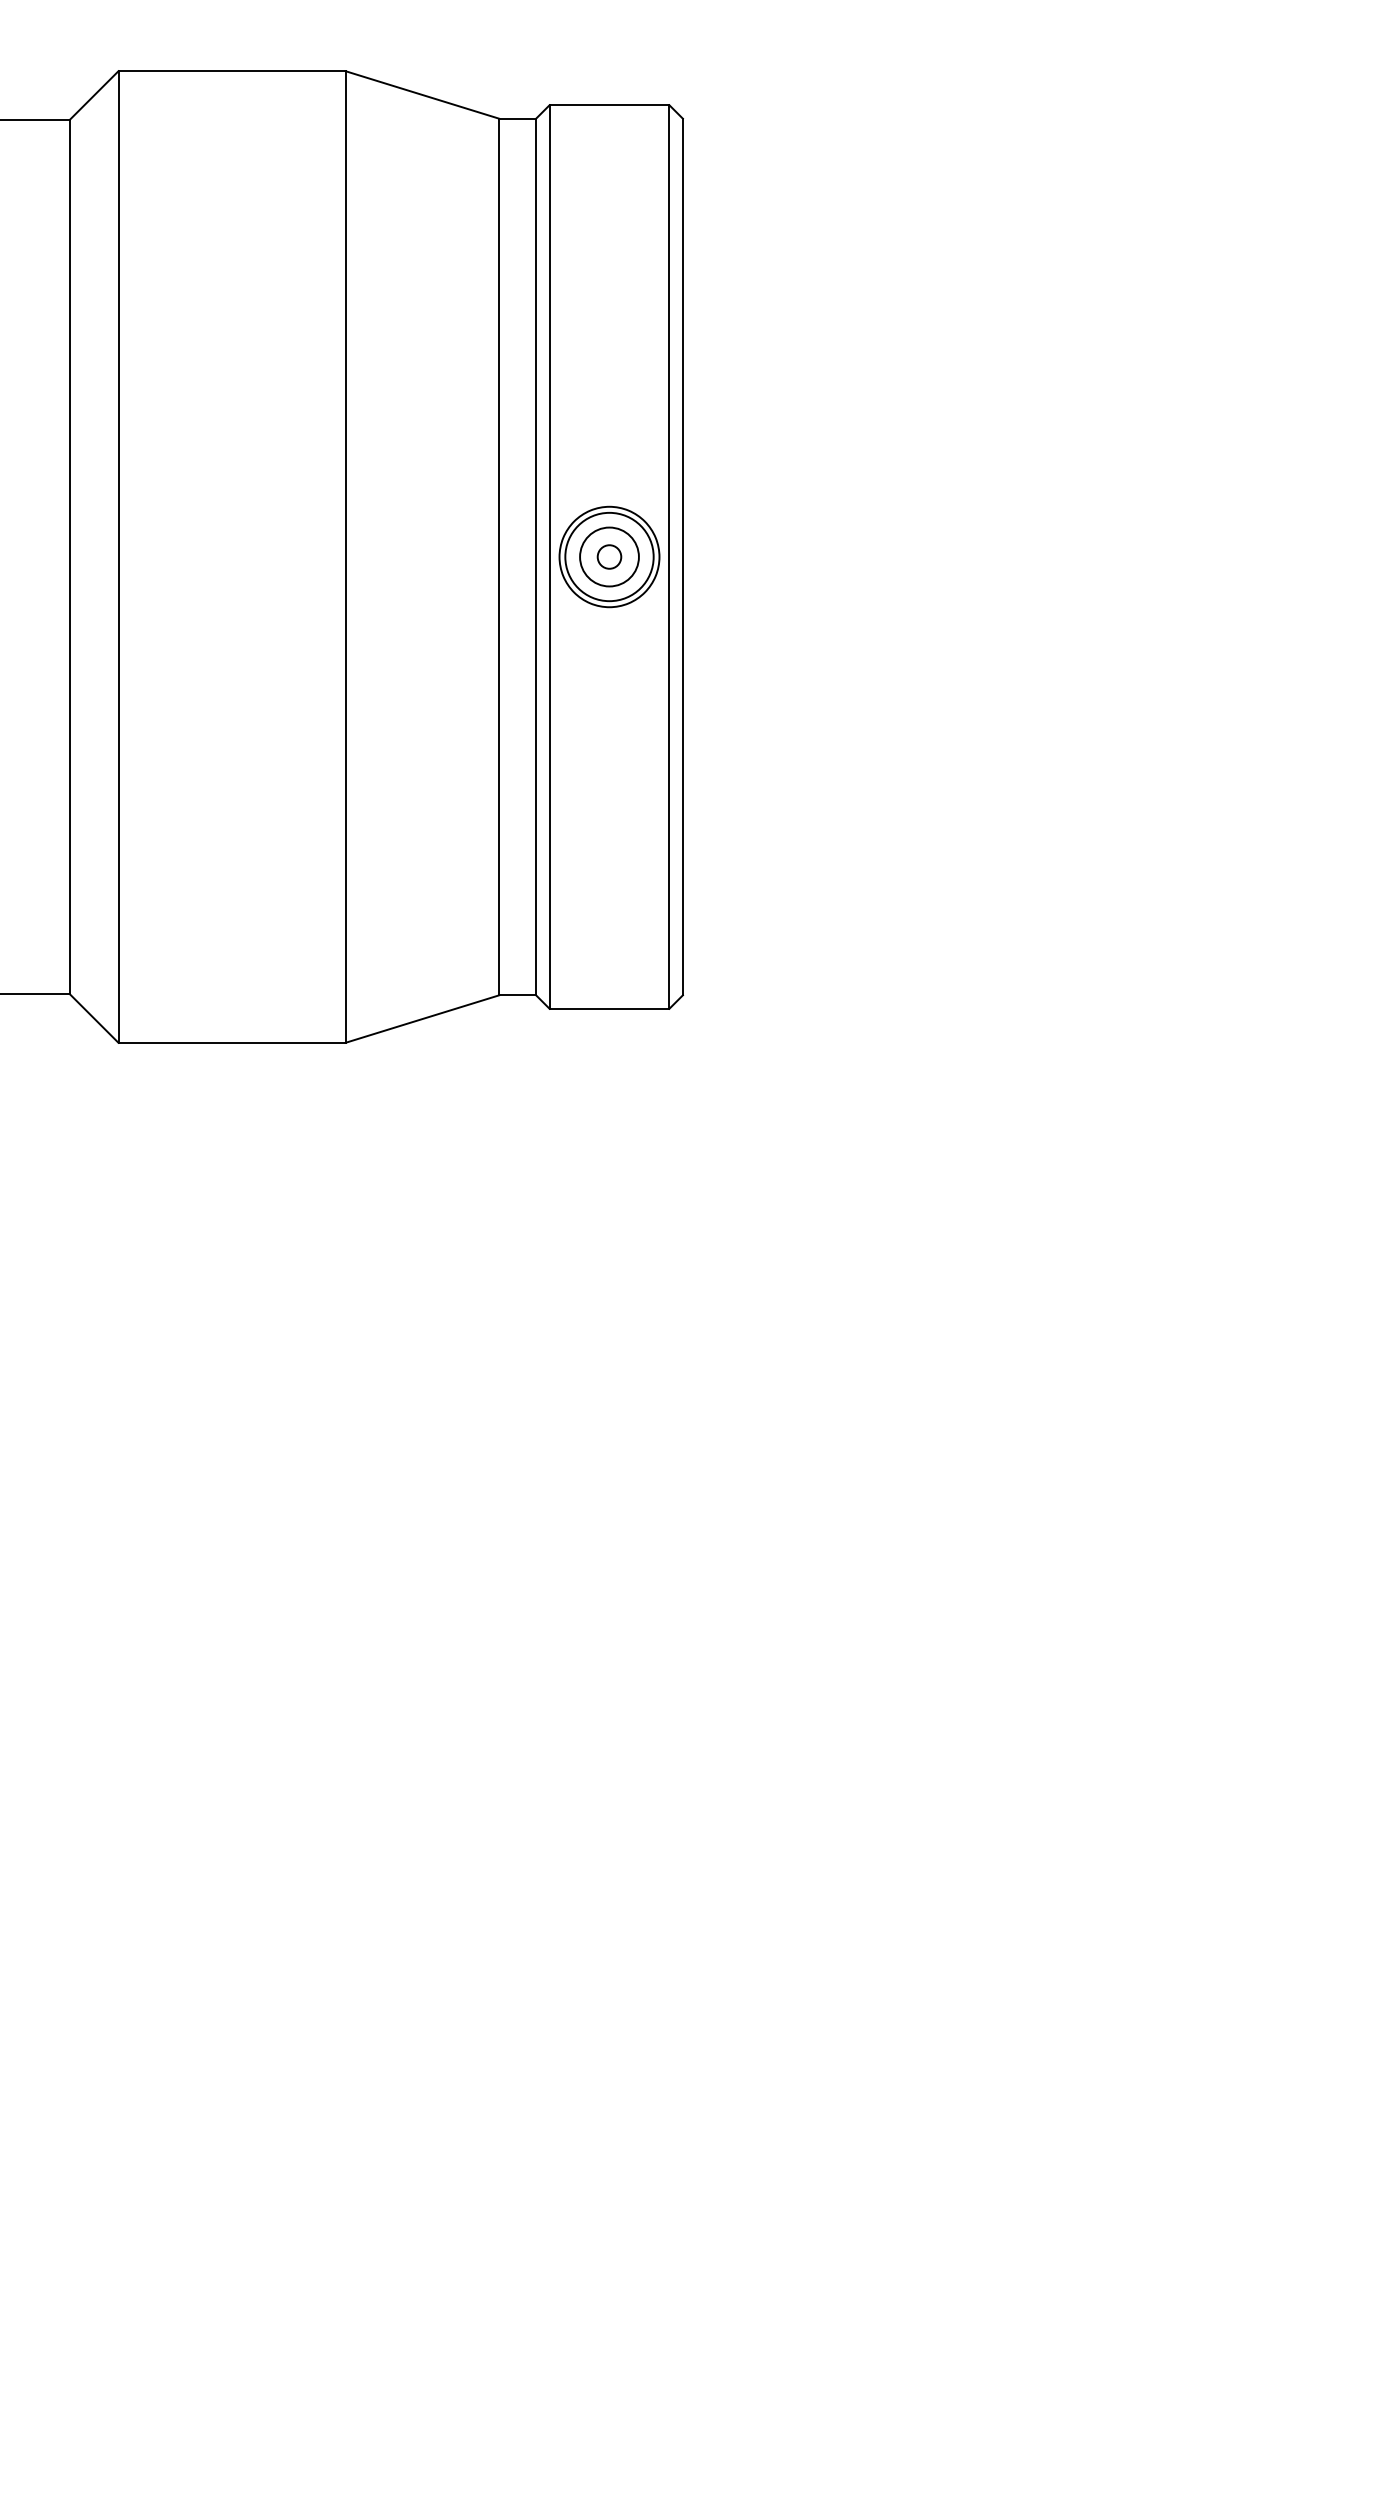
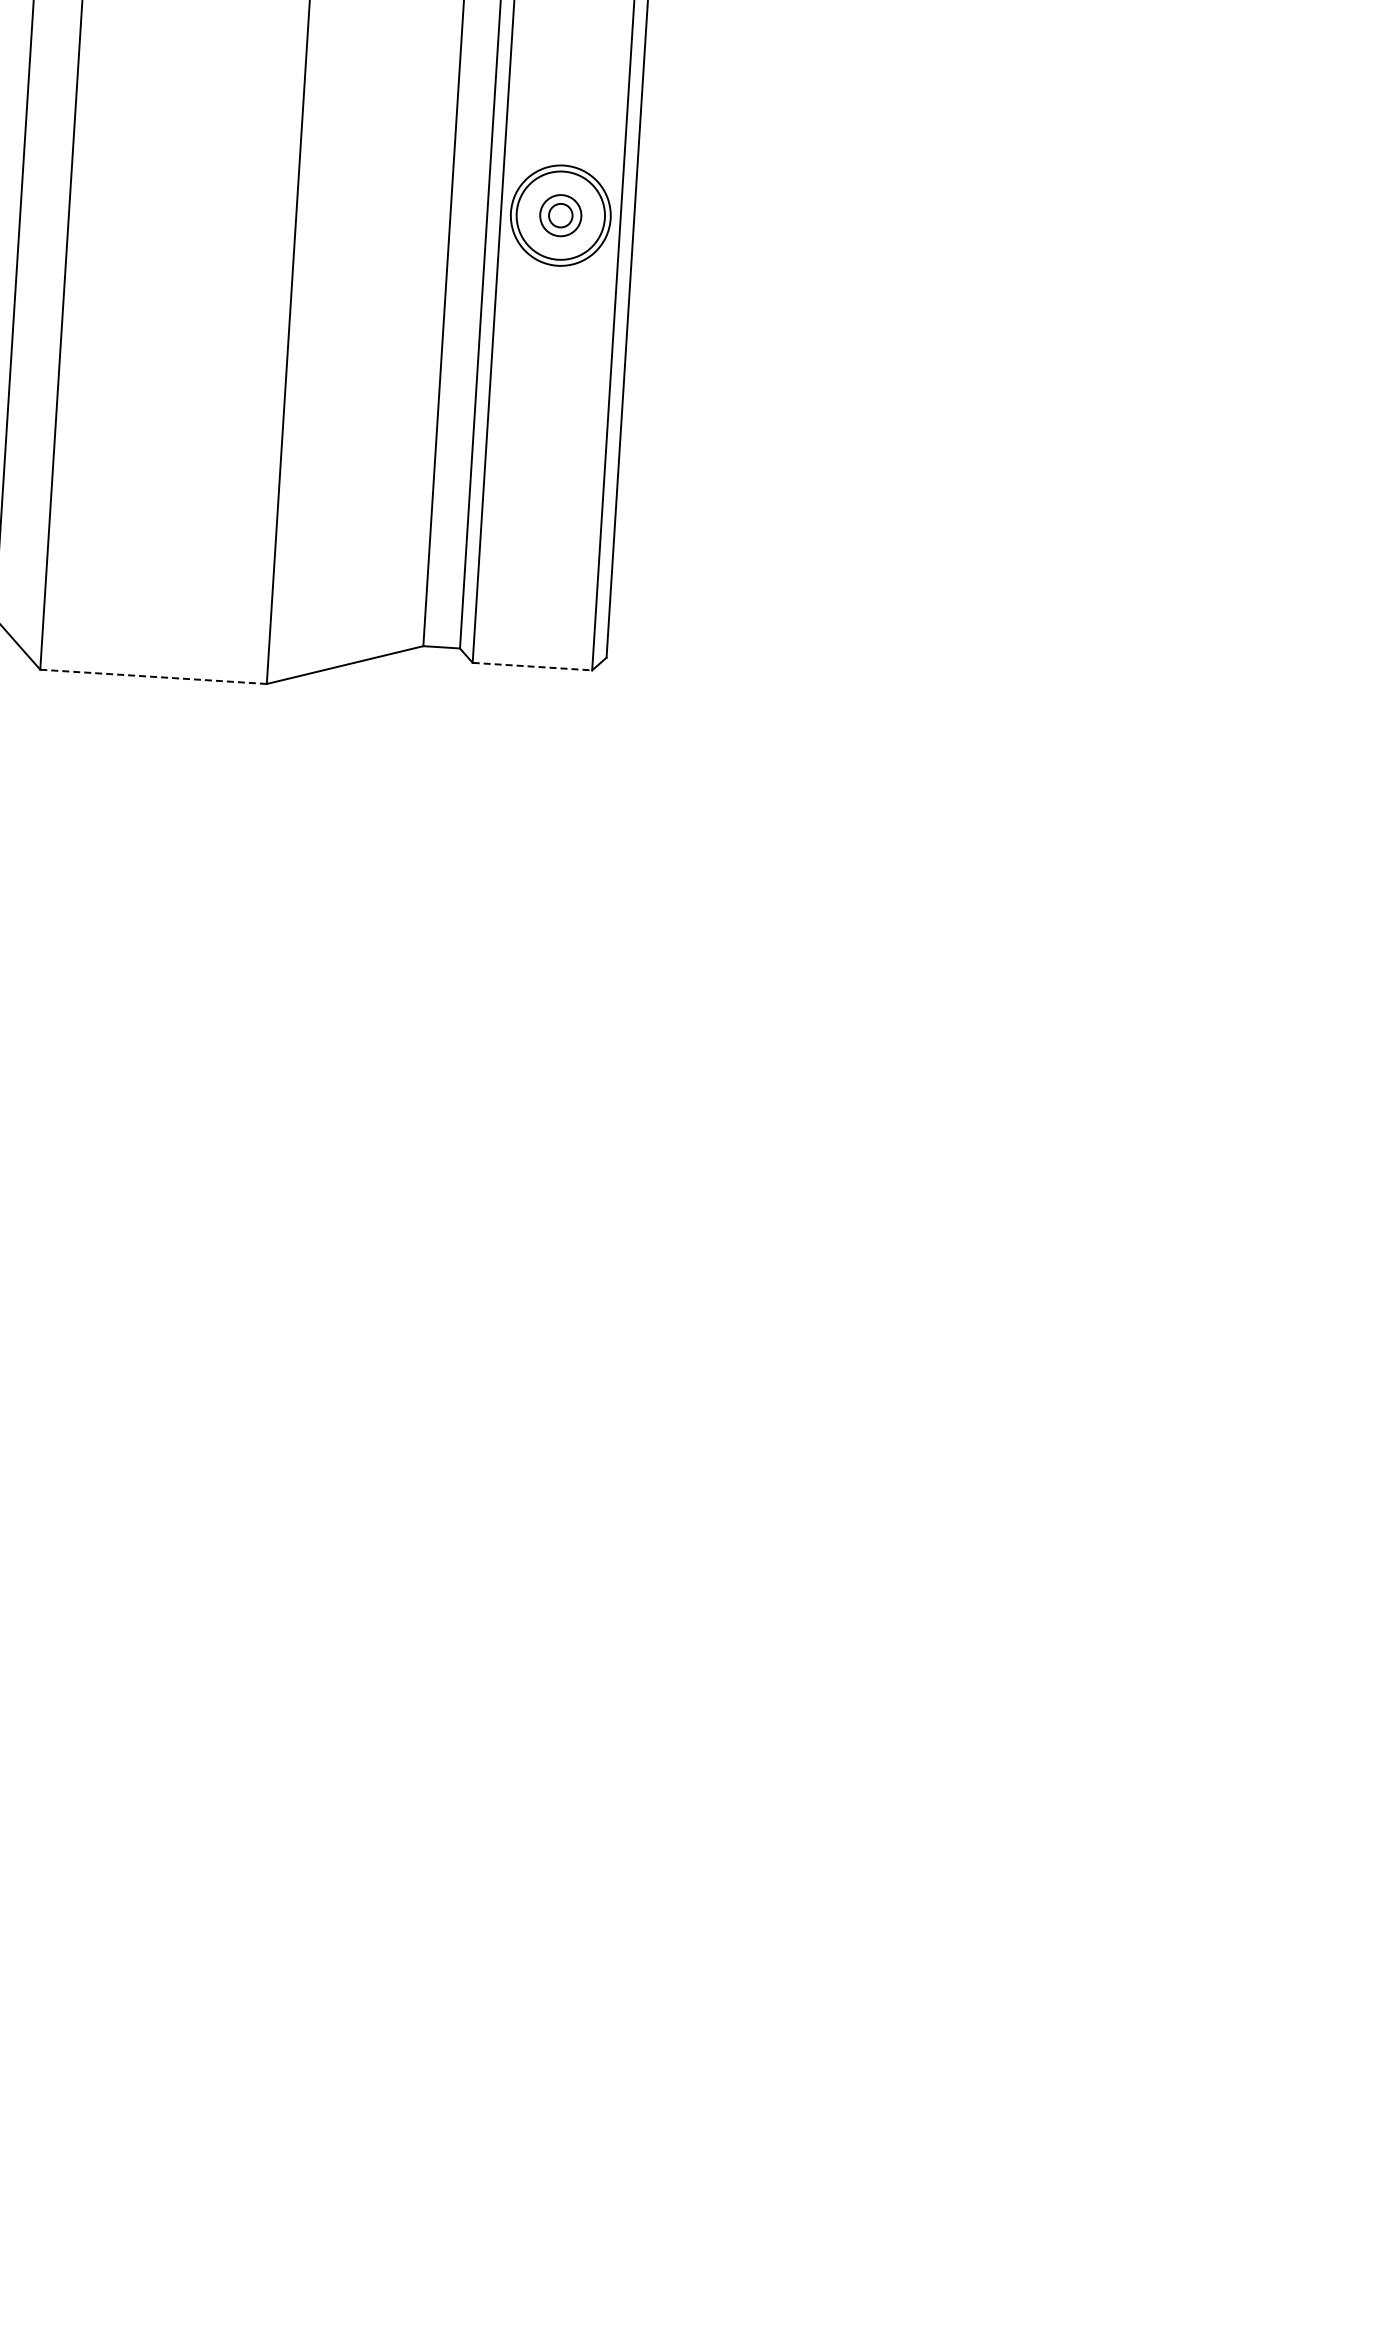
circle: (609, 556) -> (560, 215), size x0.7
line: (609, 1008) -> (532, 666), solid -> dashed
line: (232, 1042) -> (154, 676), solid -> dashed

